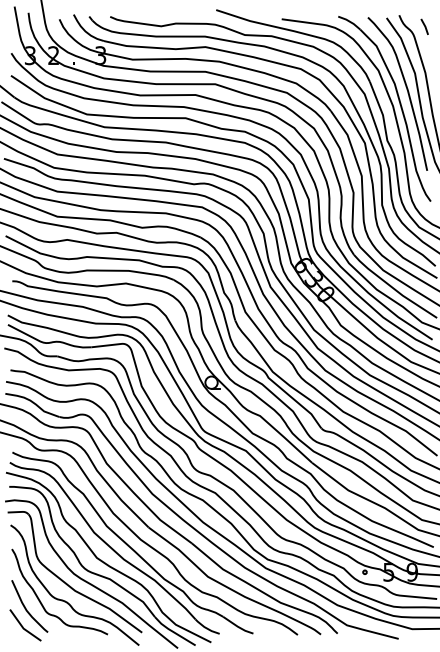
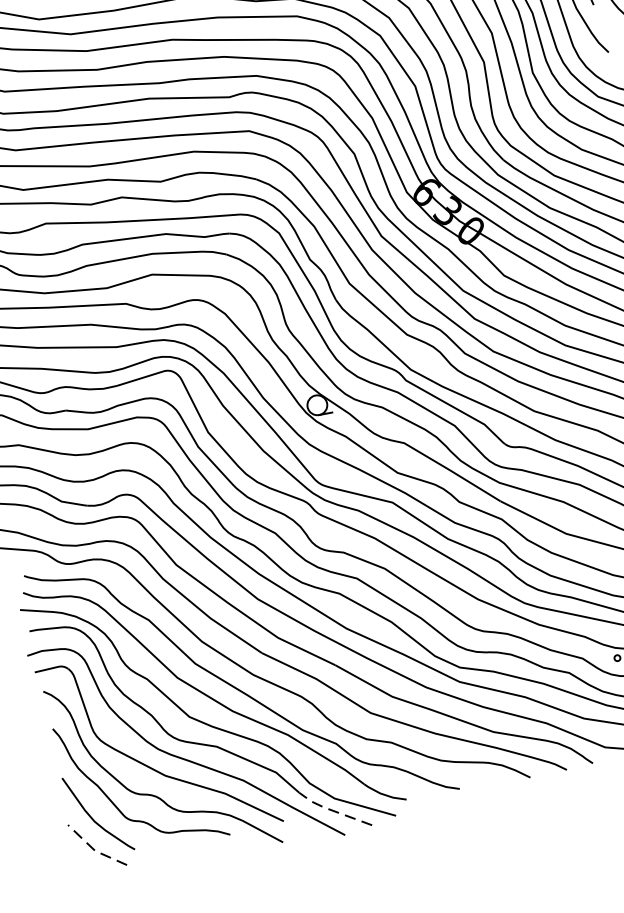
line: (23, 627) -> (94, 849), solid -> dashed
line: (172, 631) -> (331, 810), solid -> dashed

